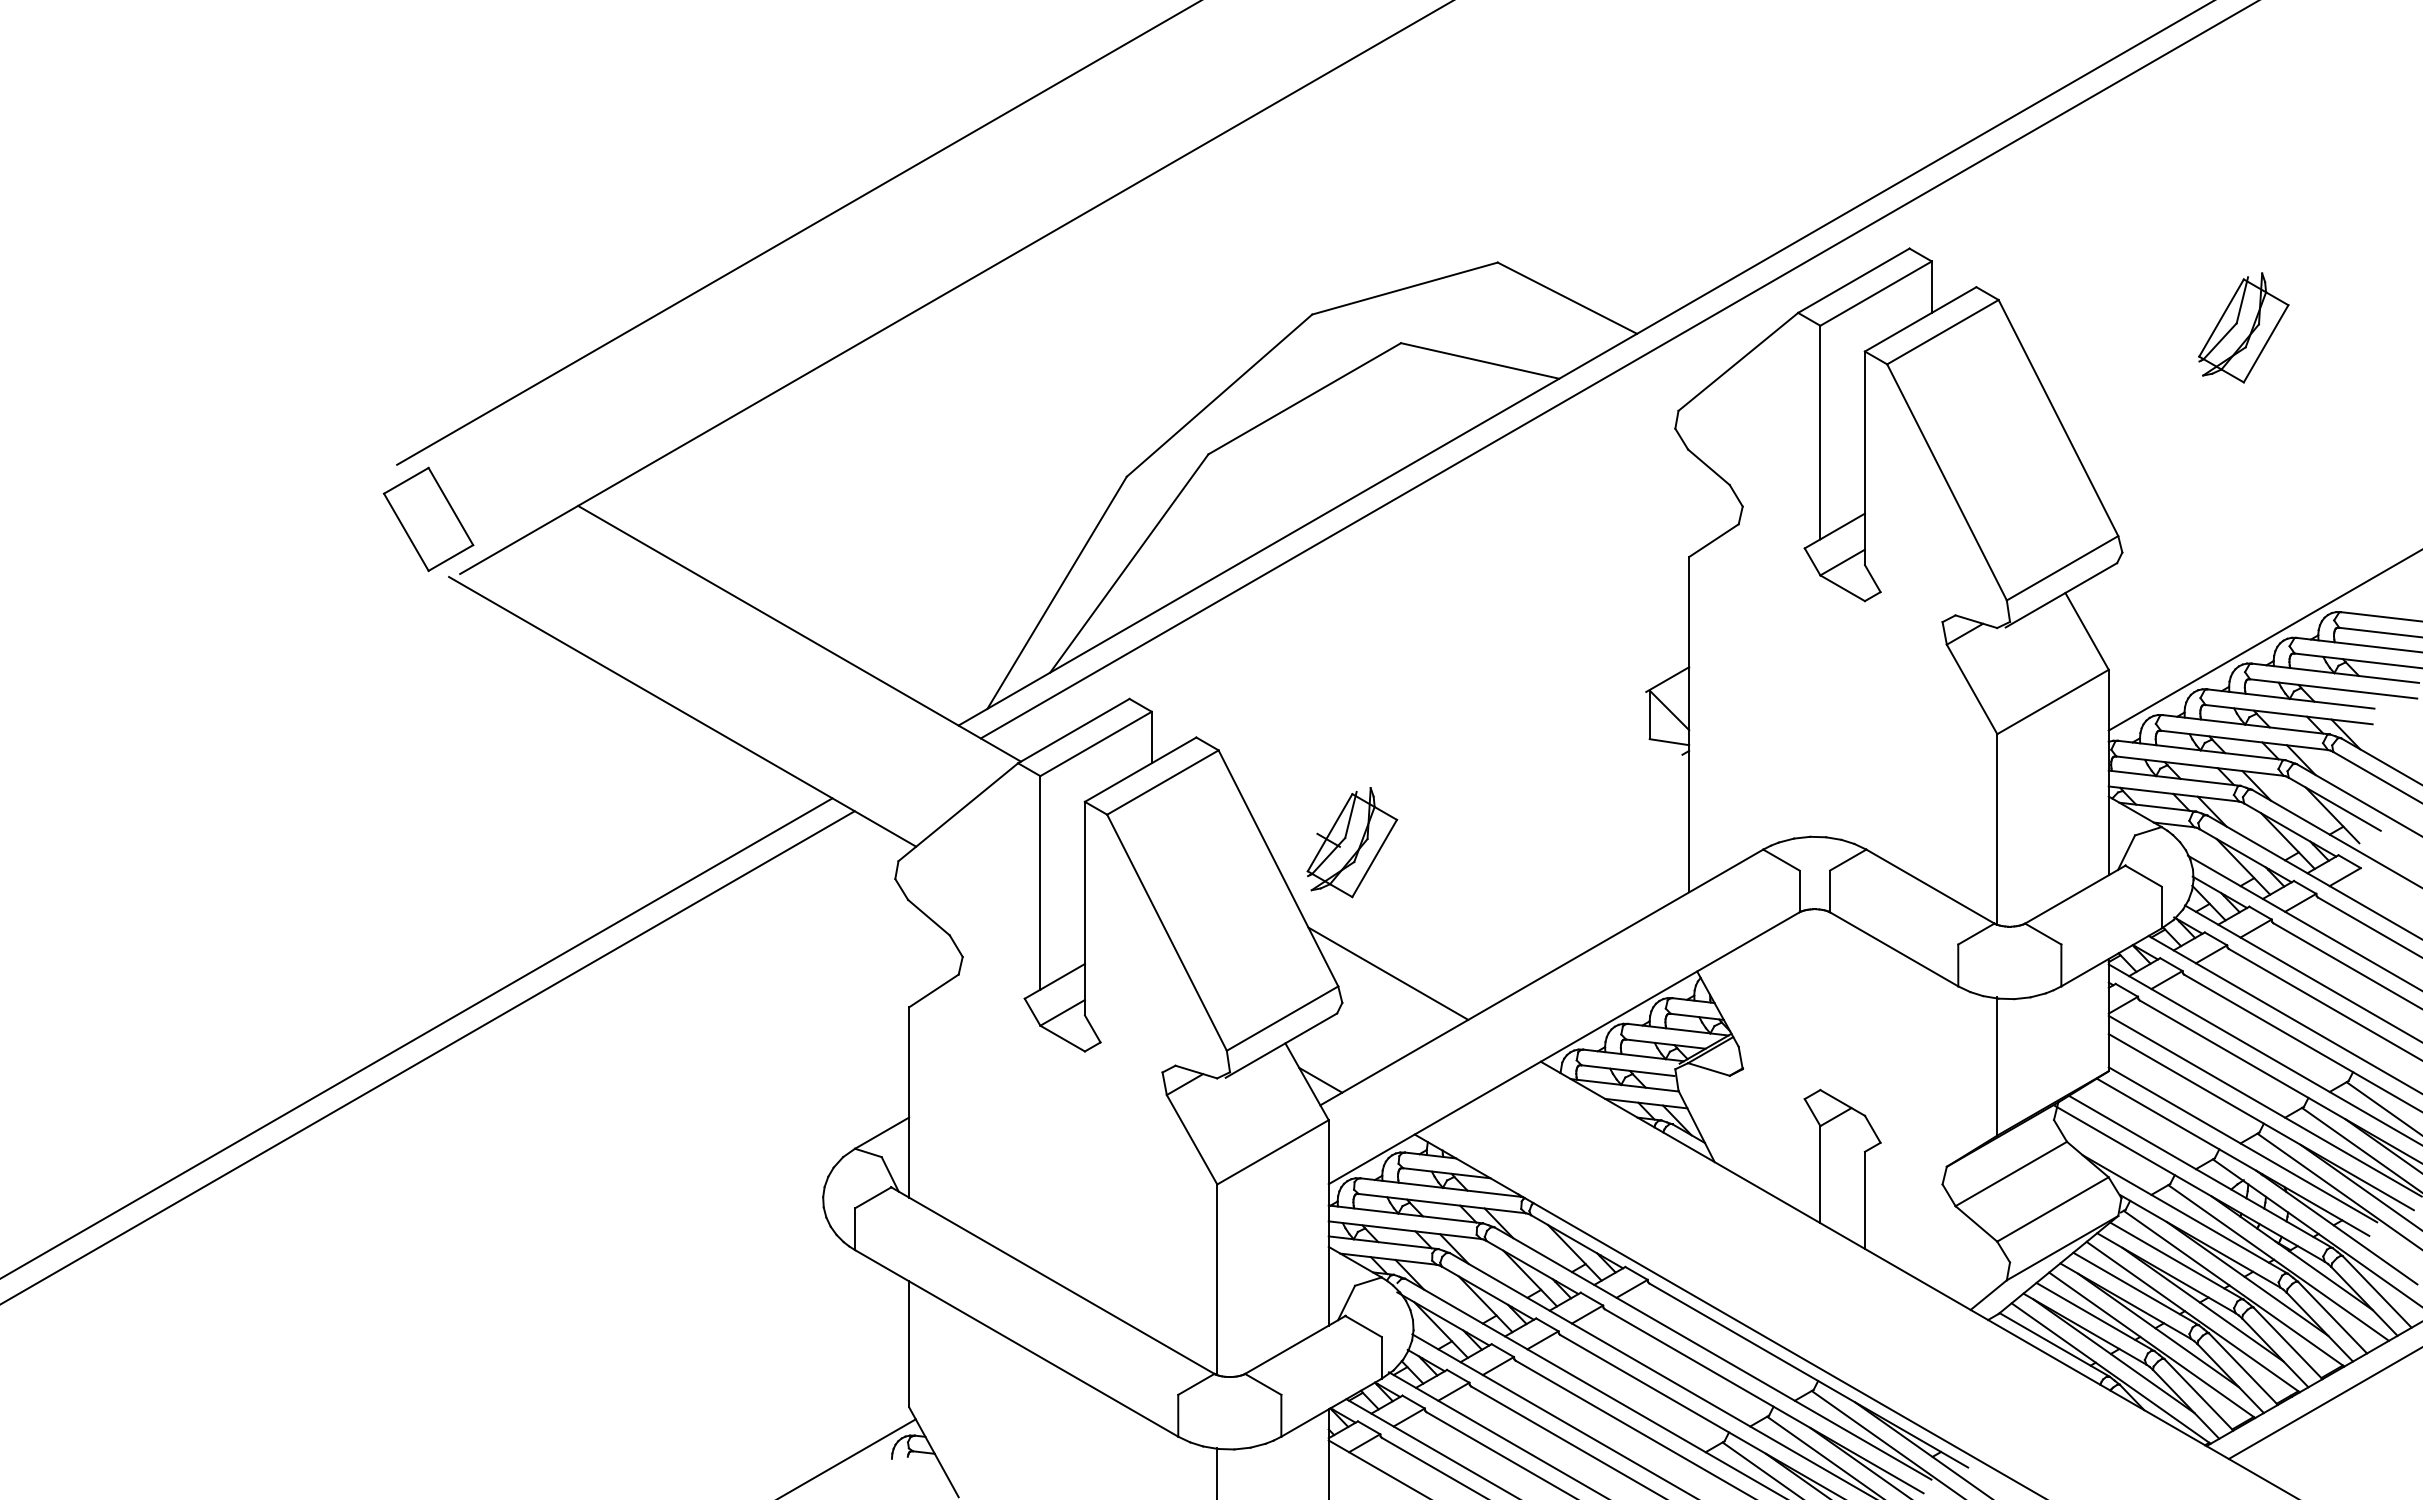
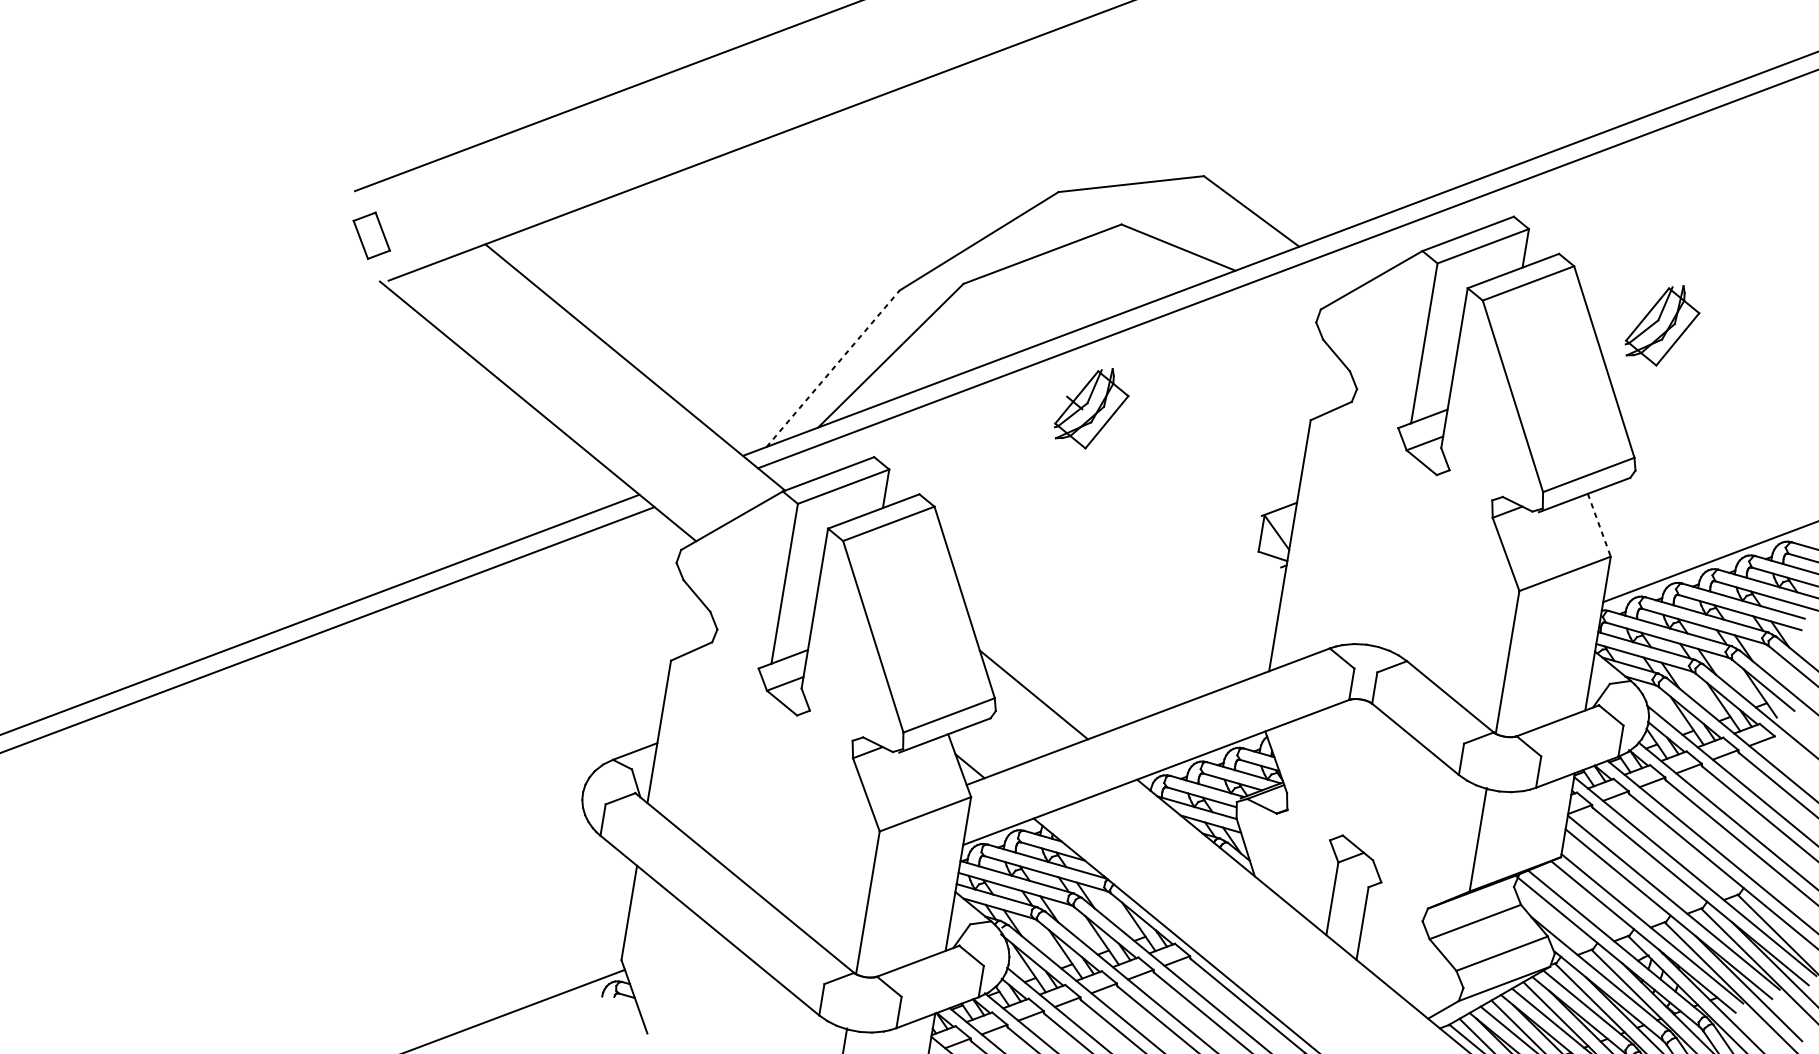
part: (2243, 327) -> (1662, 324), moved
part: (428, 518) -> (371, 235), size x0.6
line: (1057, 592) -> (833, 368), solid -> dashed
line: (2087, 631) -> (1599, 525), solid -> dashed
part: (1352, 842) -> (1092, 407), moved

